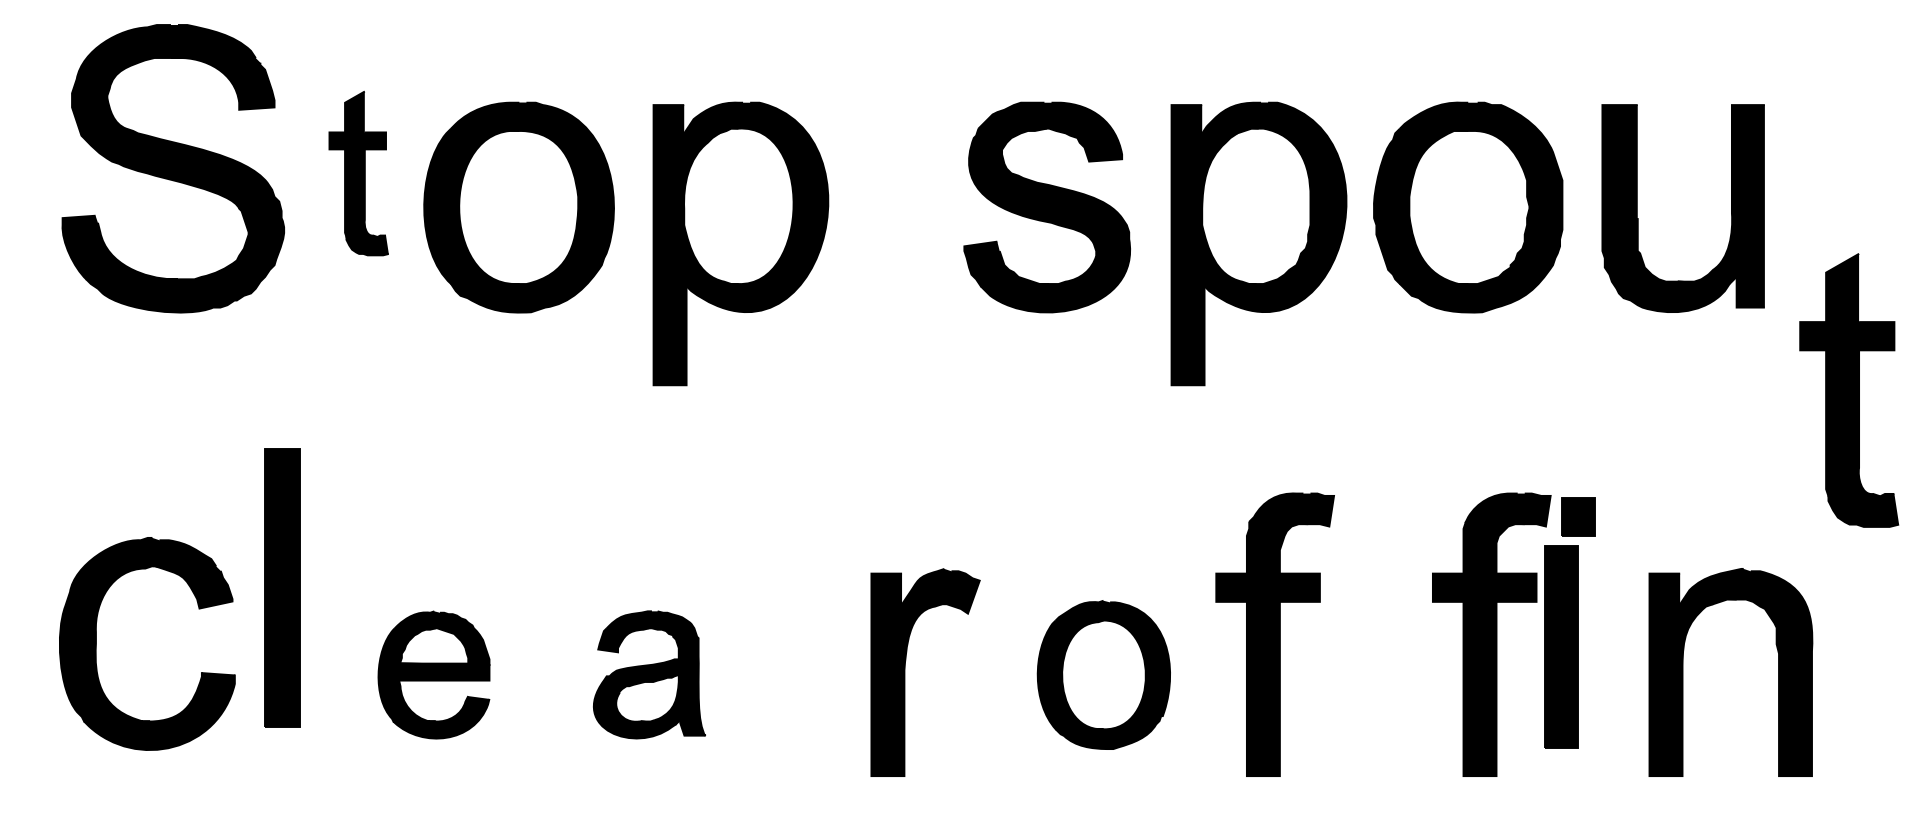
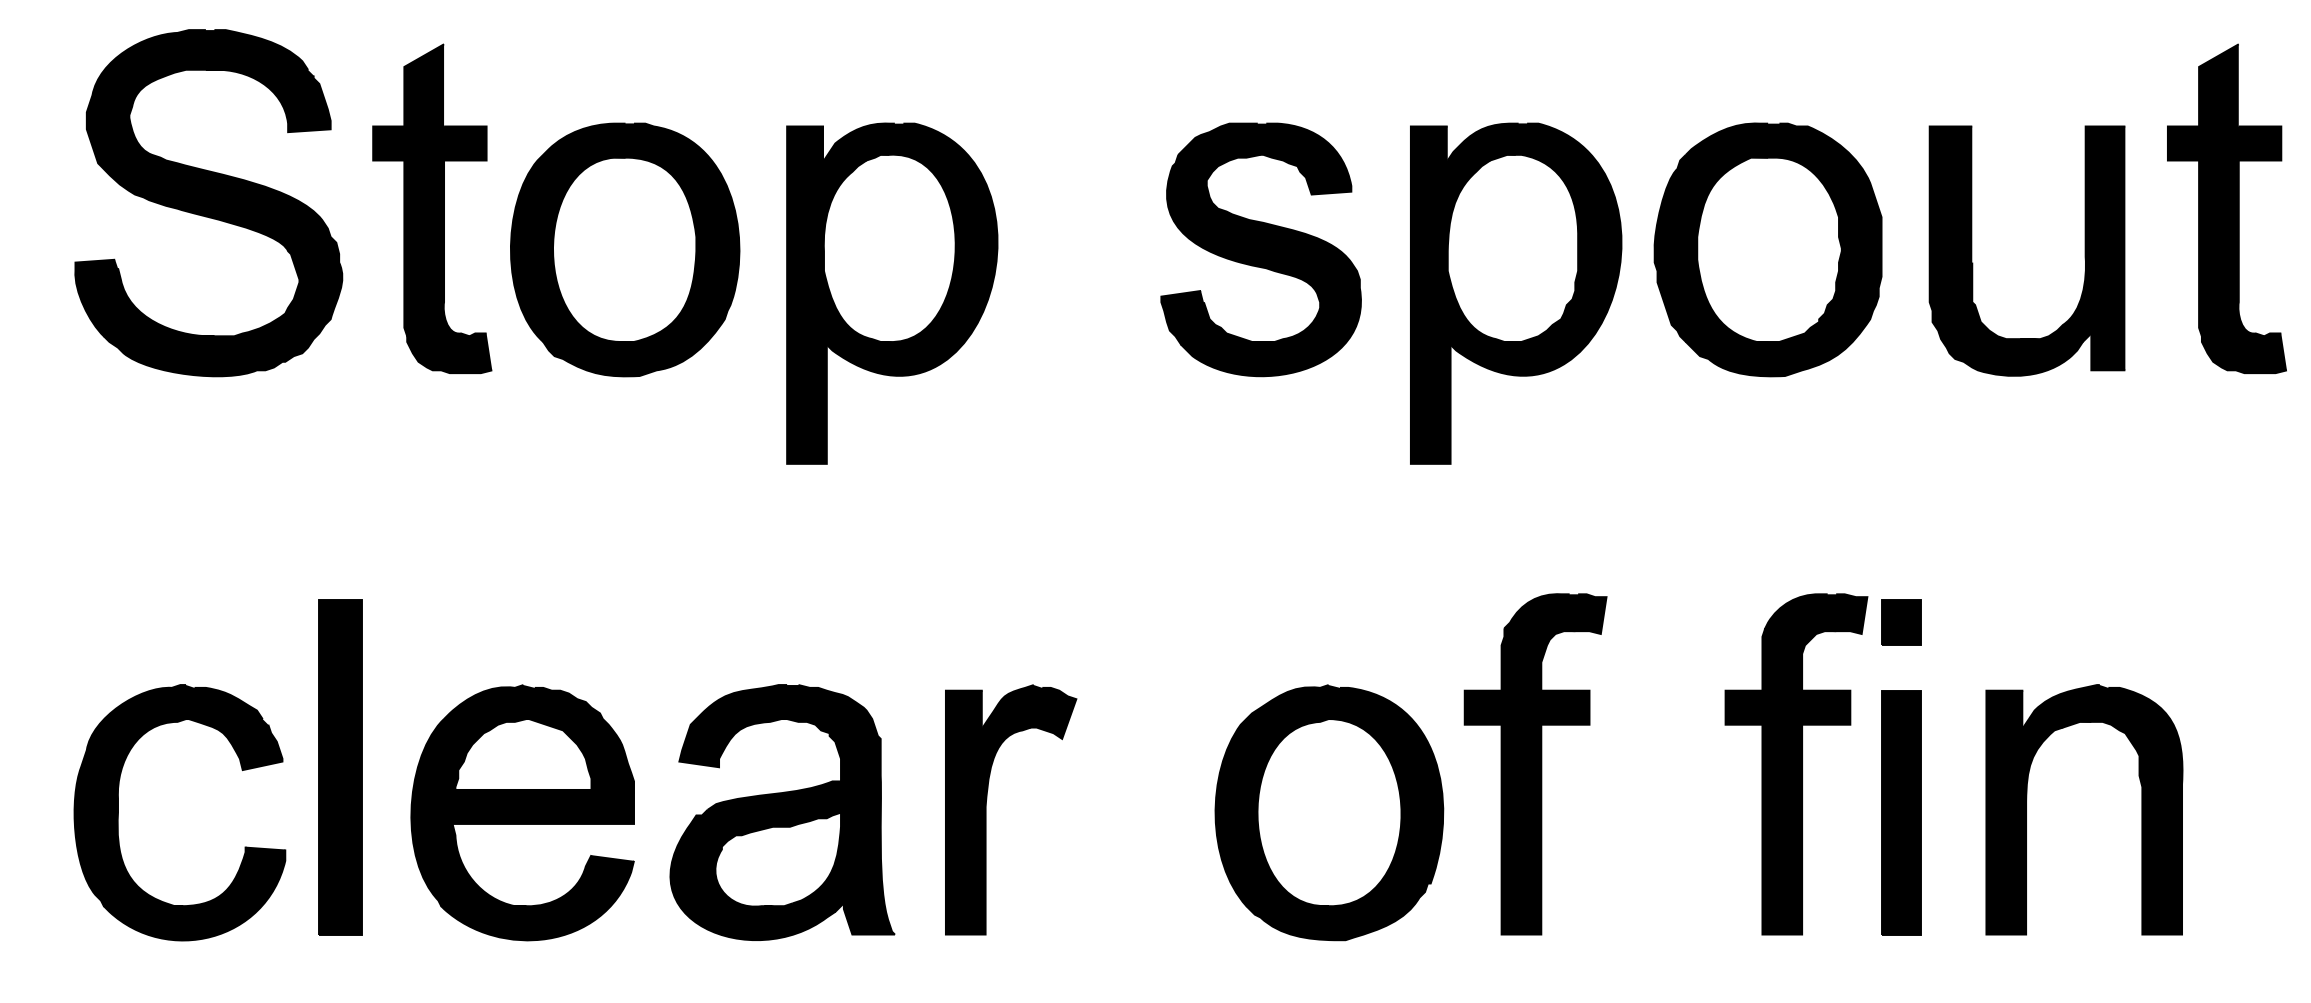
part: (358, 173) -> (431, 208), size x1.67
part: (1849, 390) -> (2227, 208), moved
part: (282, 587) -> (340, 766), moved
part: (96, 643) -> (118, 812), moved
part: (1561, 646) -> (1900, 812), moved
part: (905, 672) -> (986, 809), moved
part: (433, 674) -> (522, 812), size x1.67
part: (649, 674) -> (782, 812), size x1.67
part: (1103, 674) -> (1328, 812), size x1.43

